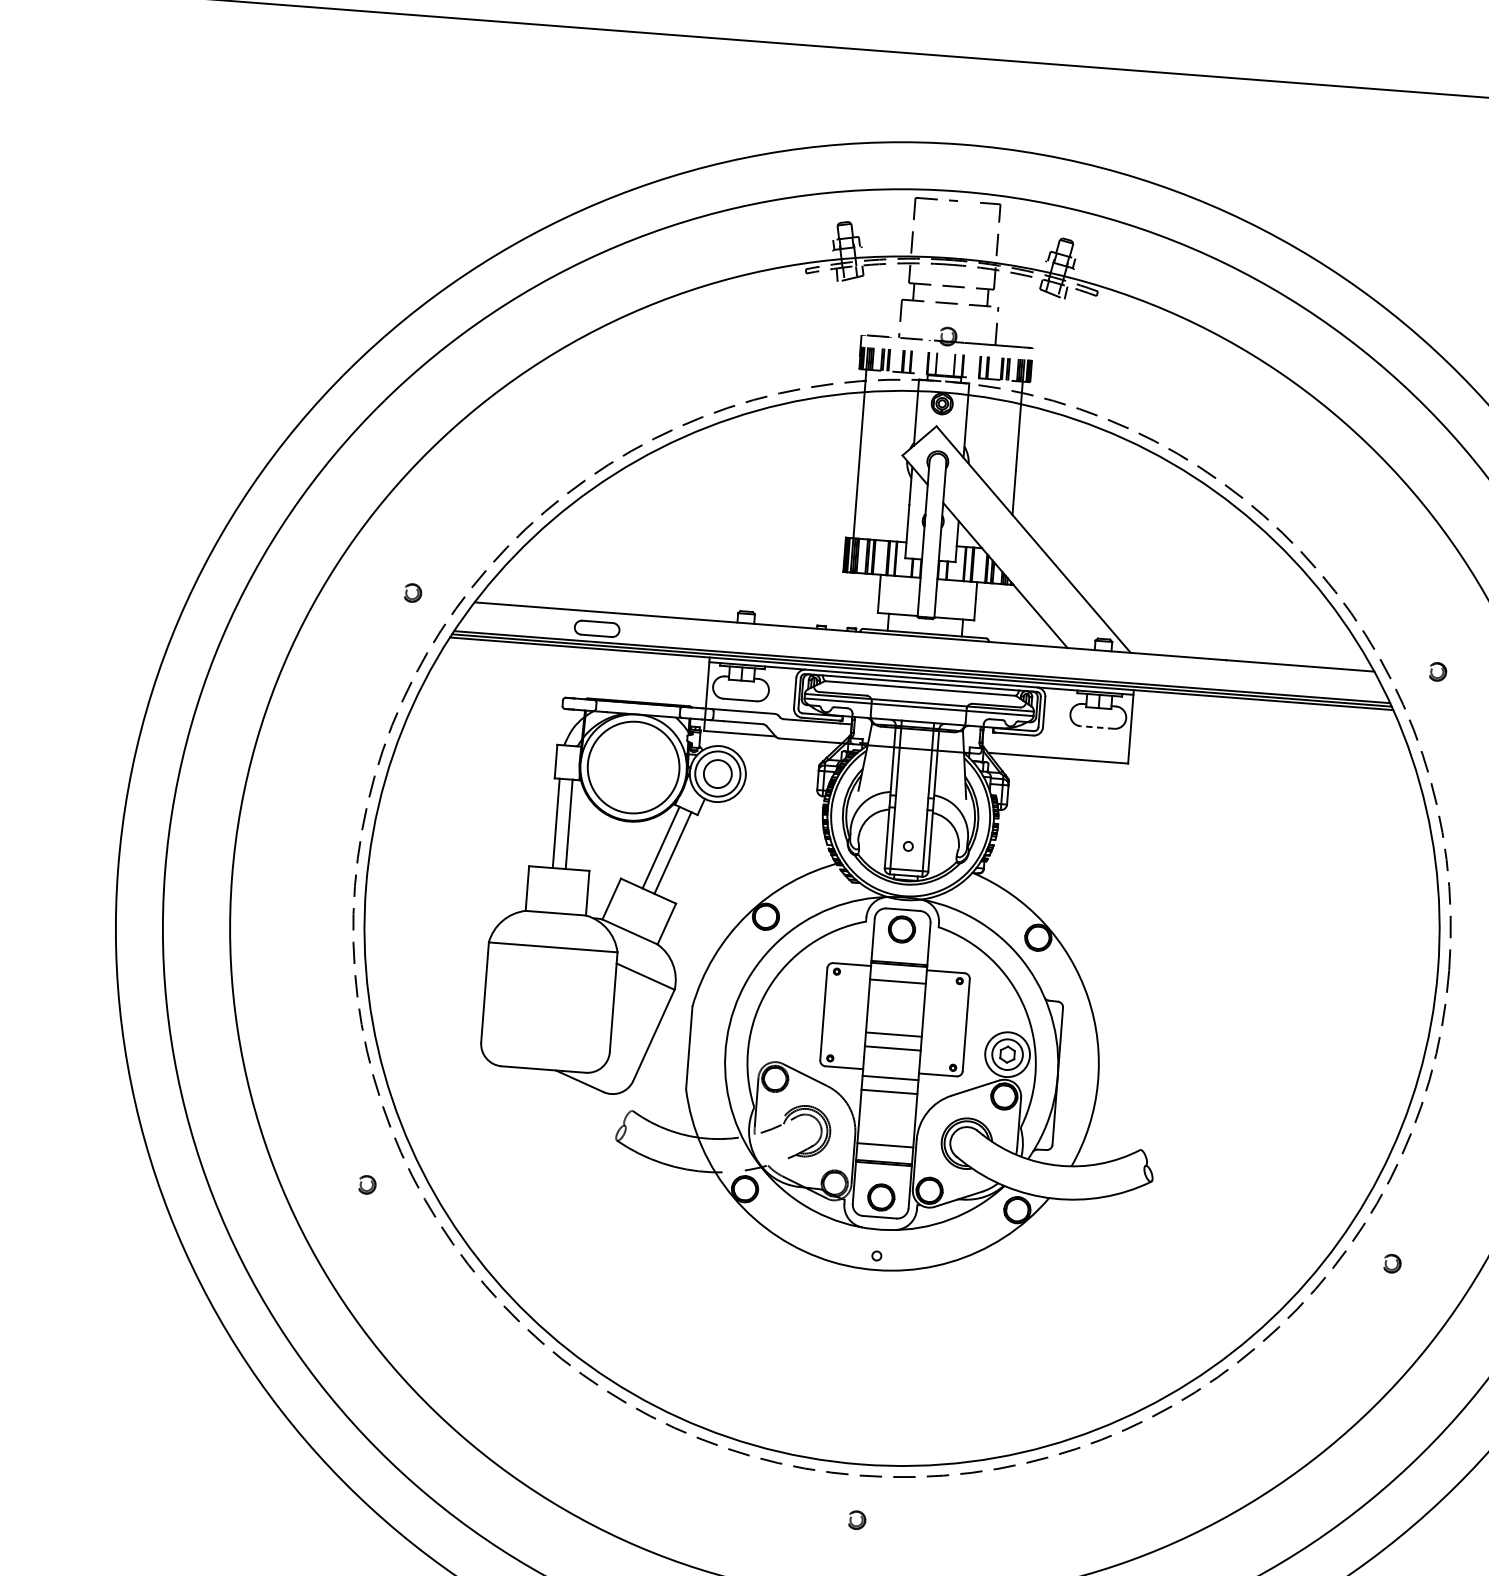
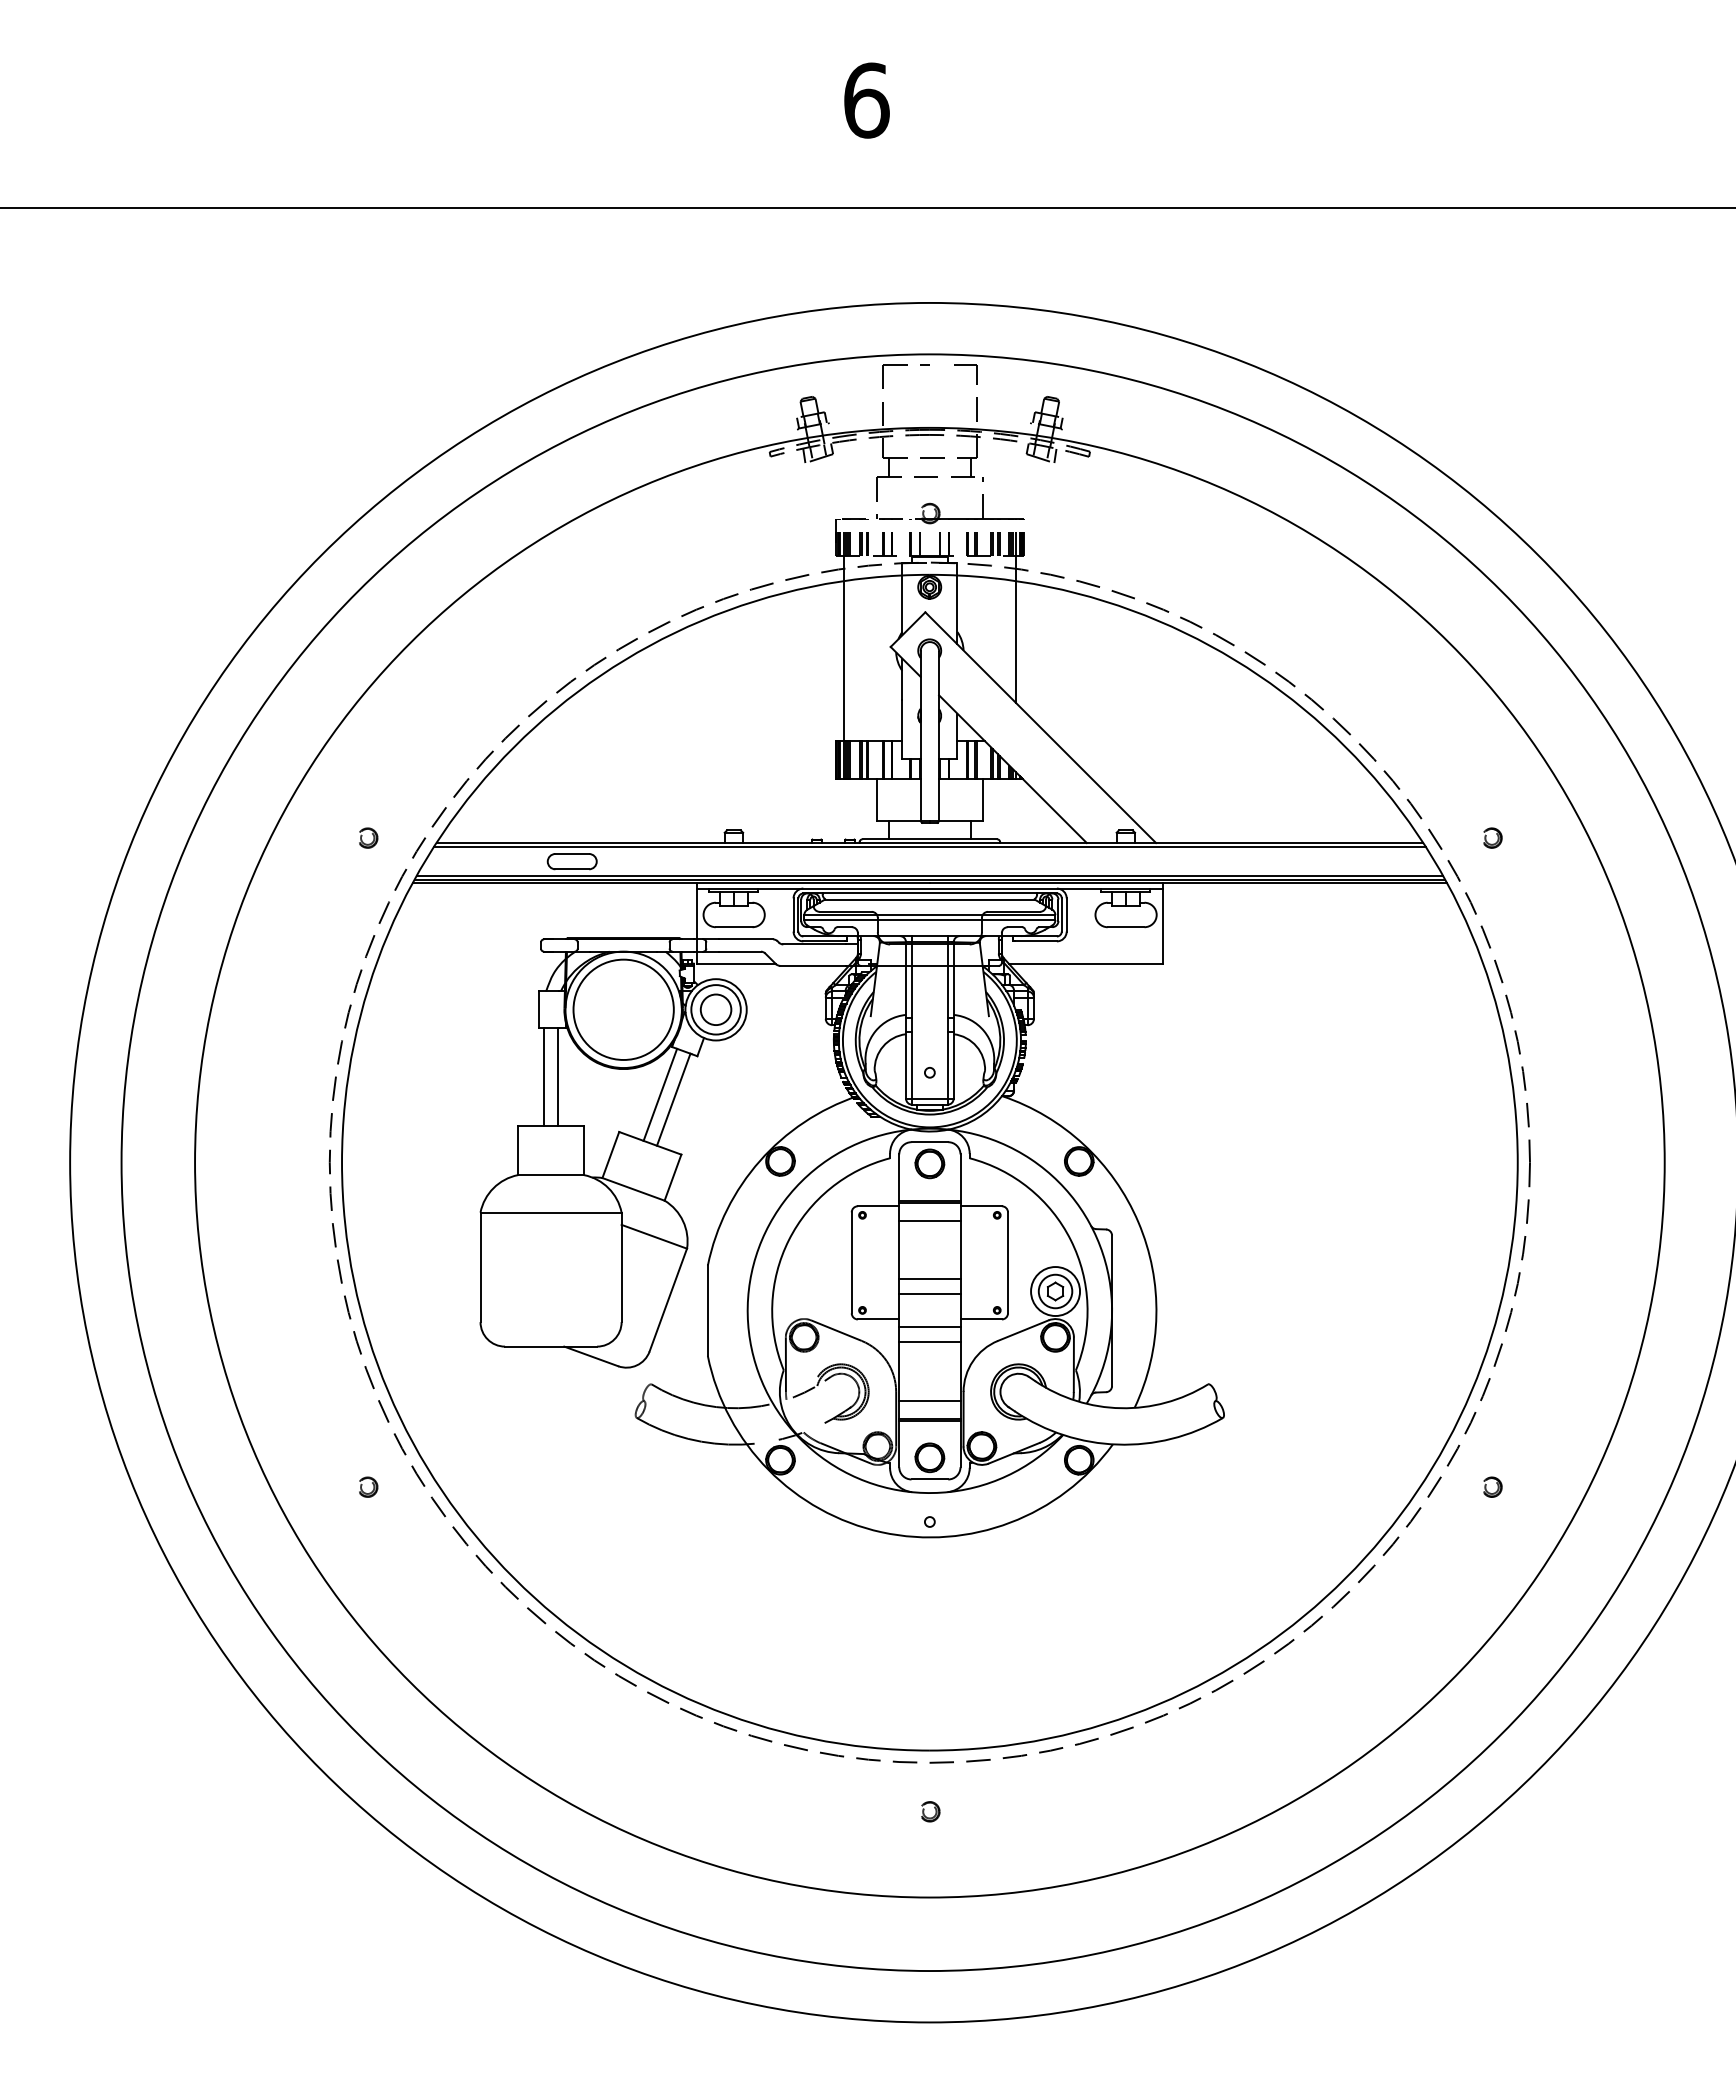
line: (923, 640) -> (929, 846), added
line: (1096, 727) -> (1125, 927), dashed -> solid

